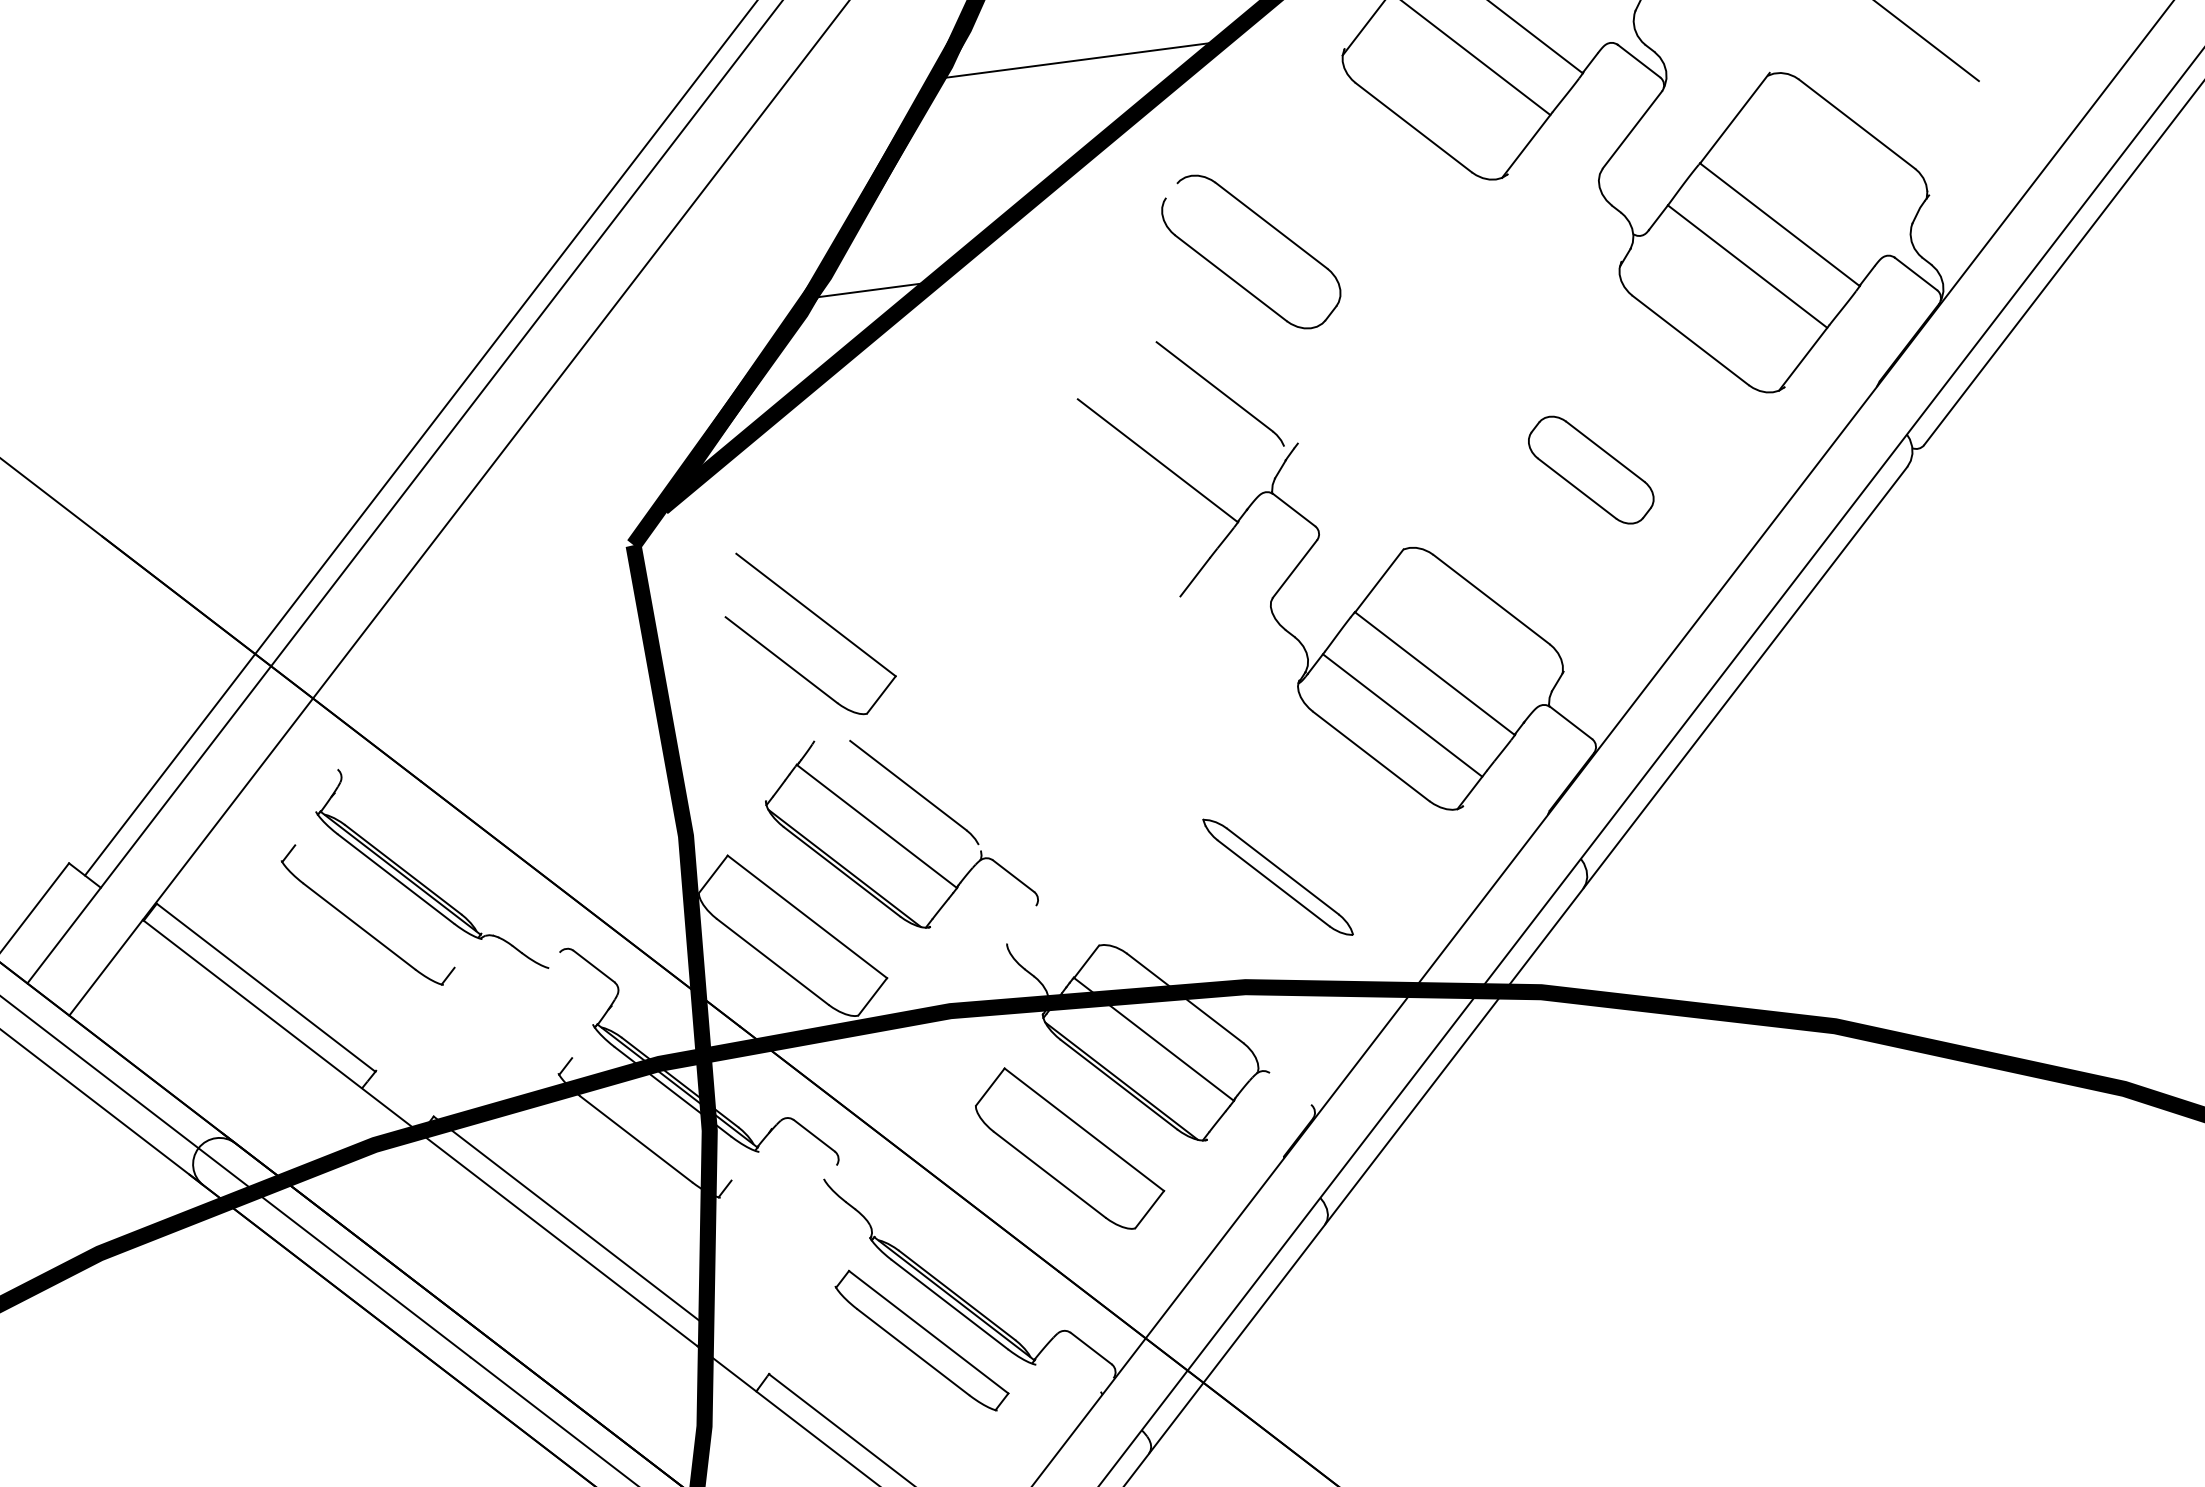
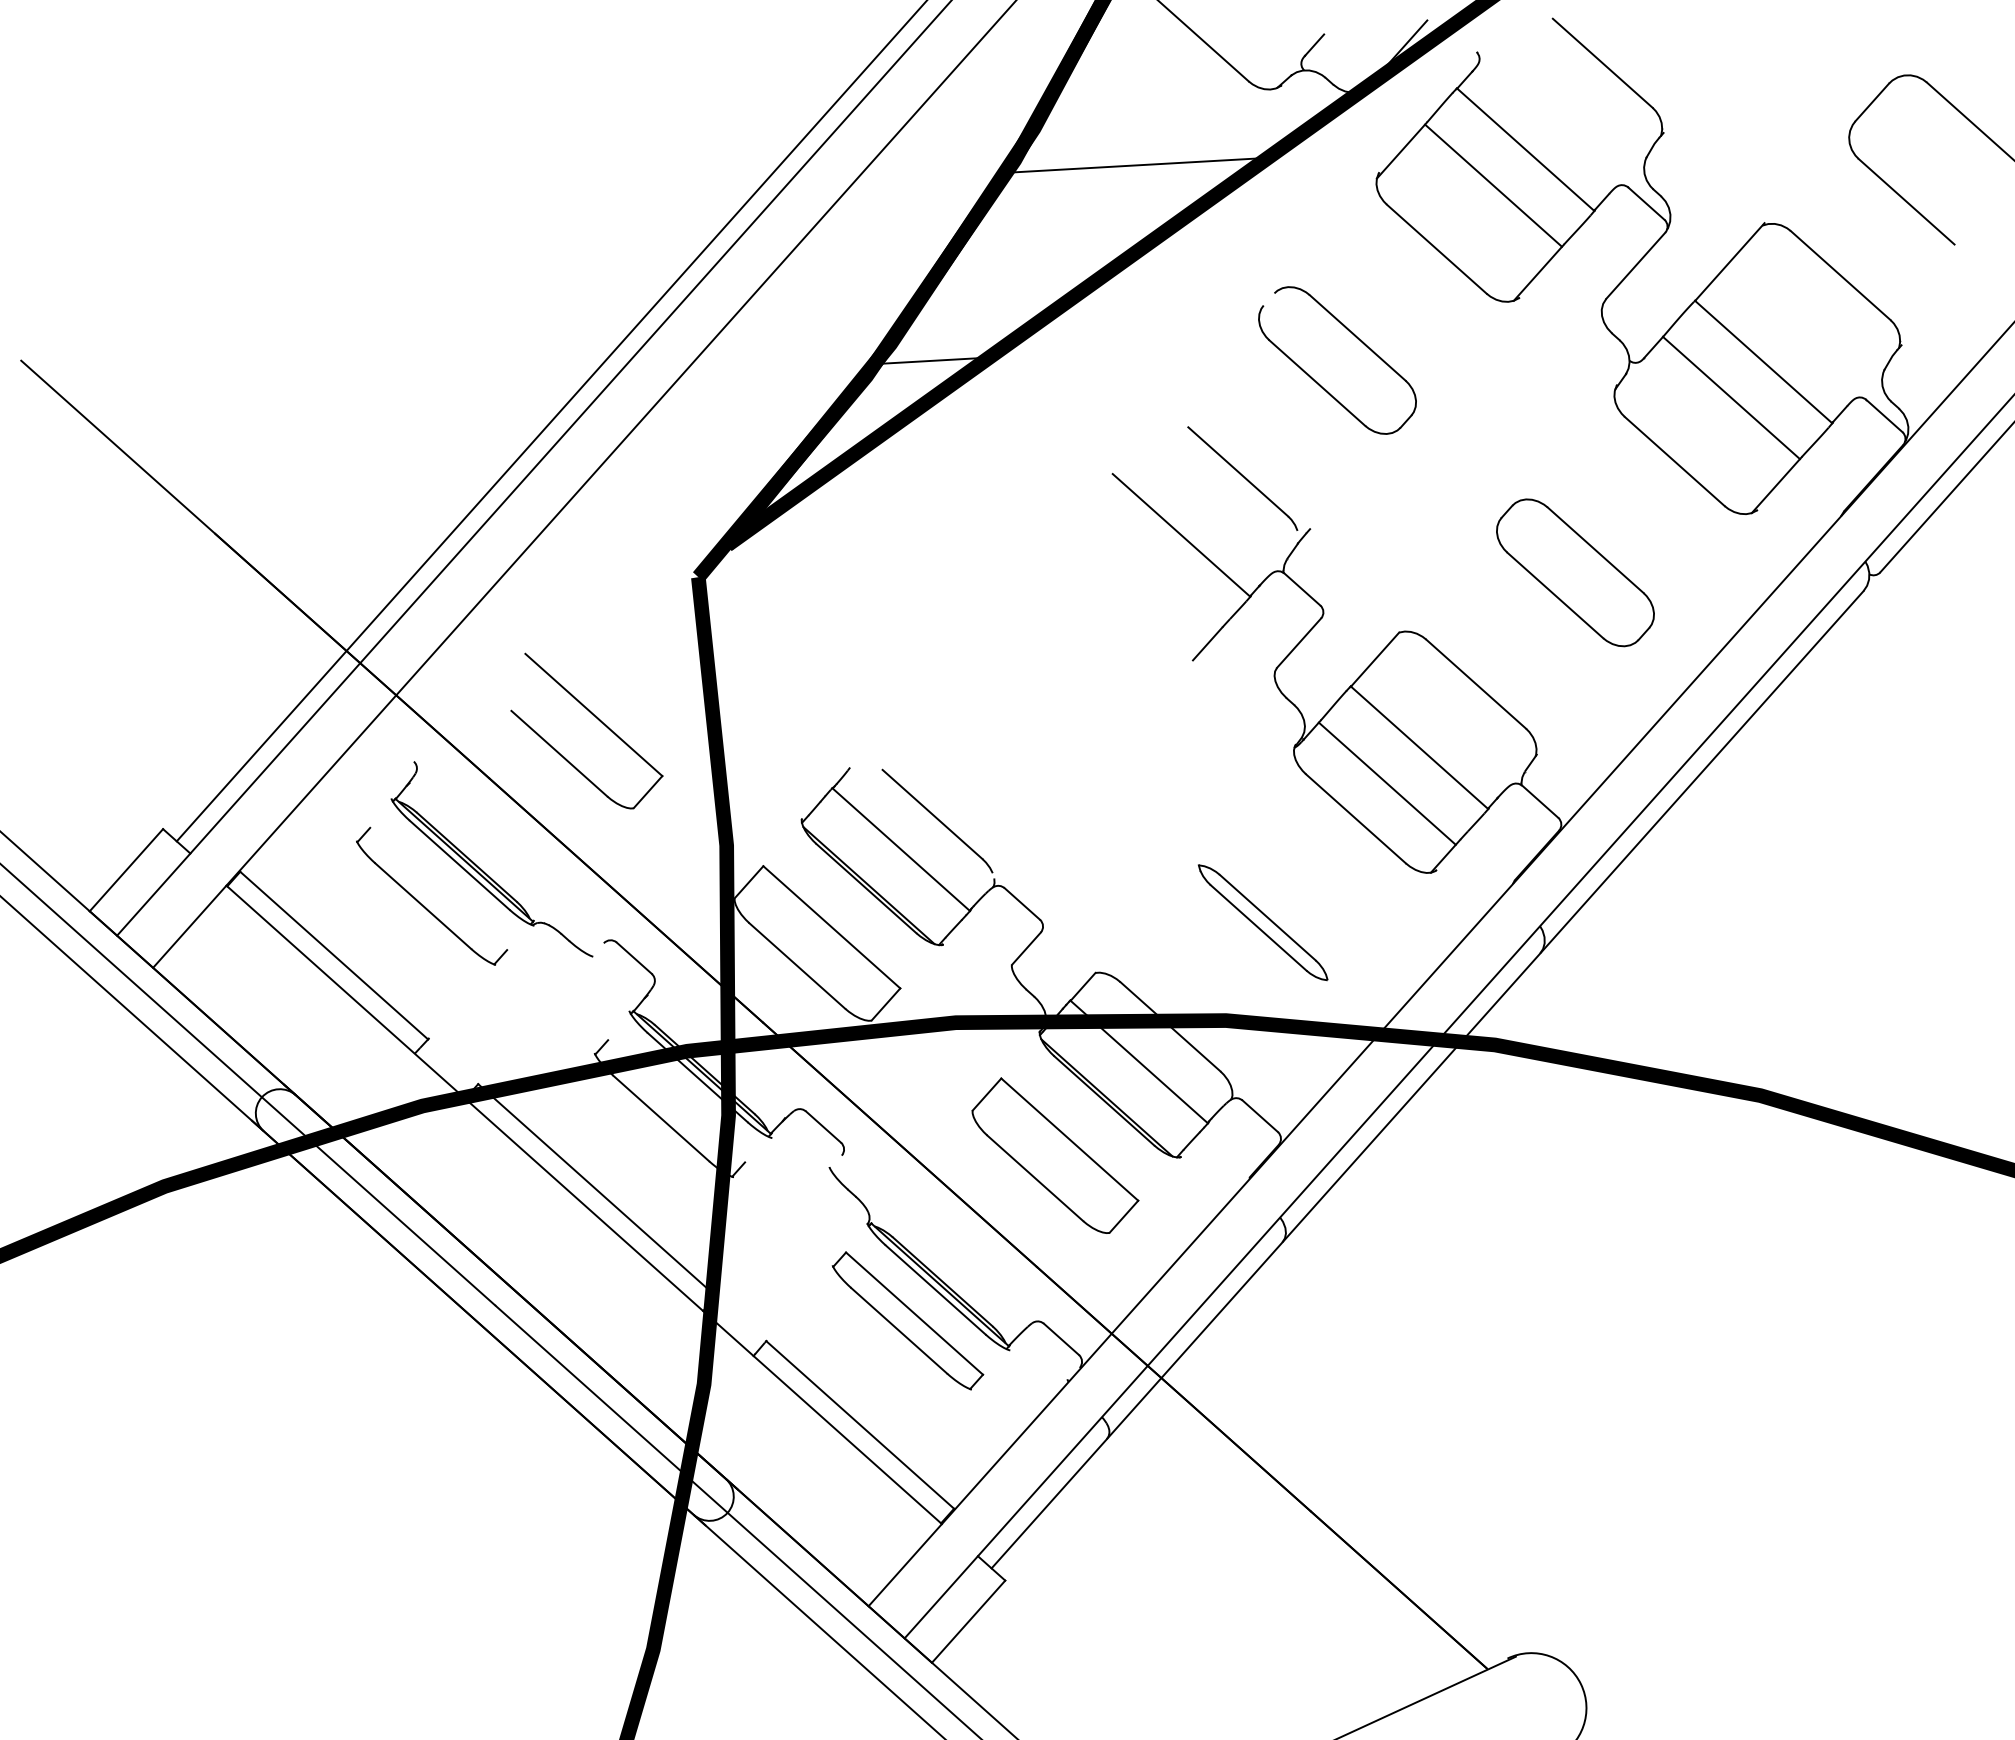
part: (1271, 227) -> (1357, 339), moved
part: (1591, 469) -> (1575, 572), size x1.43
part: (820, 619) -> (597, 719), moved
line: (1020, 924) -> (1025, 948), added
line: (1289, 1089) -> (1259, 1116), added

